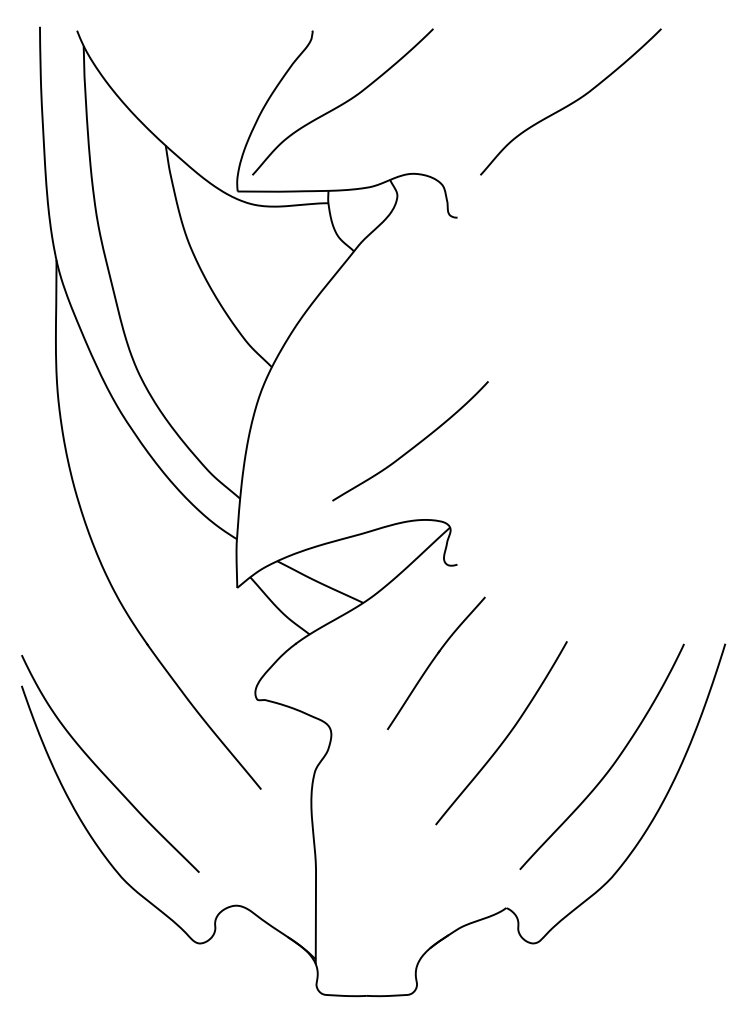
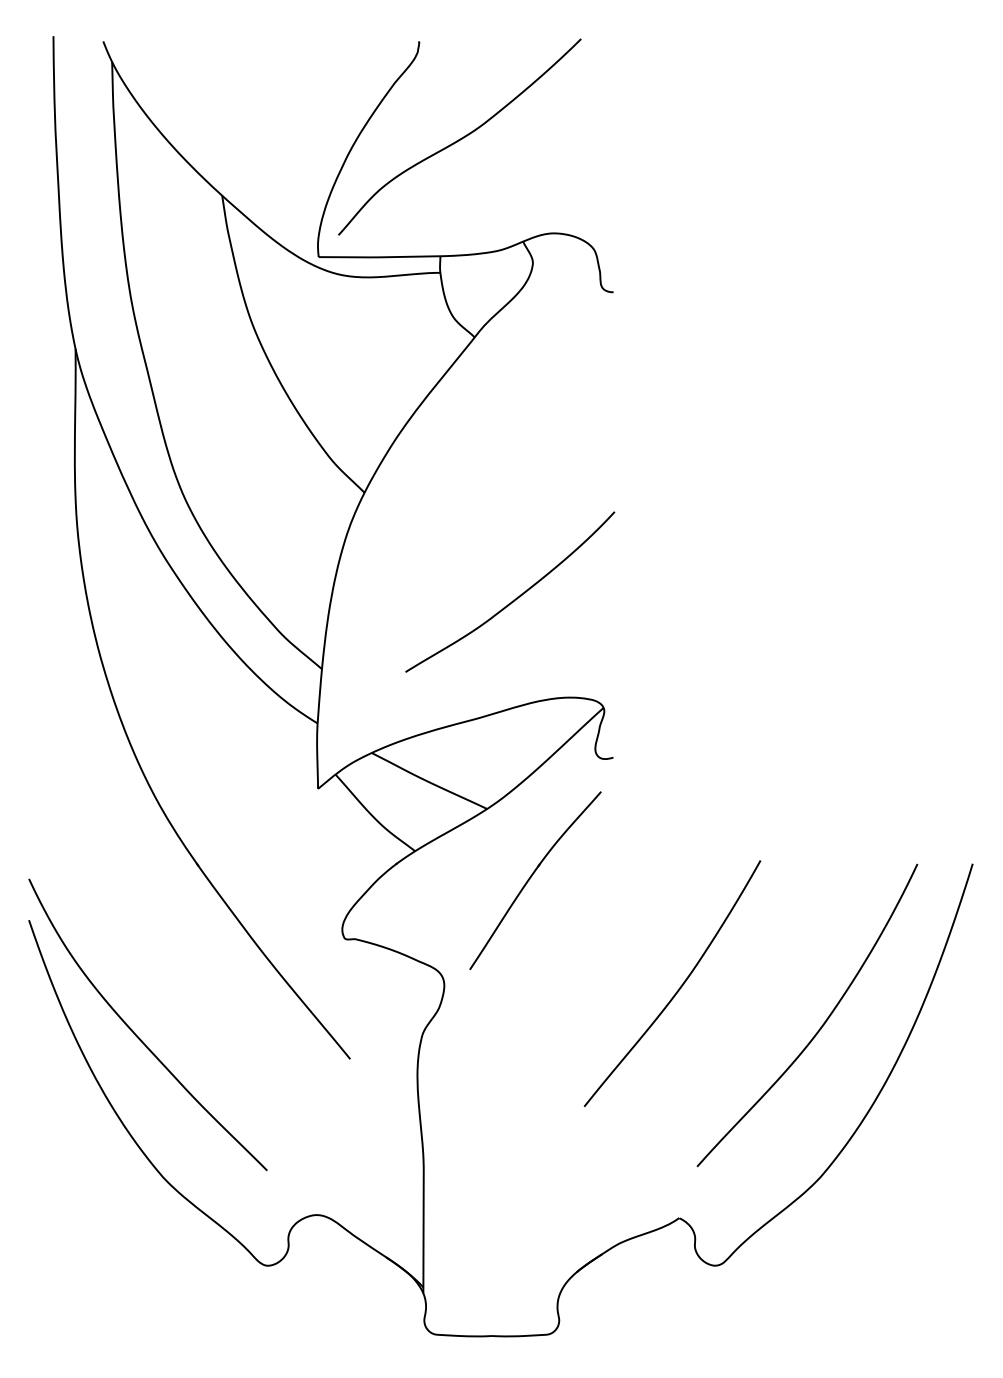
curve: (571, 102) -> (766, 137), removed
curve: (414, 445) -> (515, 597), moved
part: (435, 663) -> (534, 880), moved

